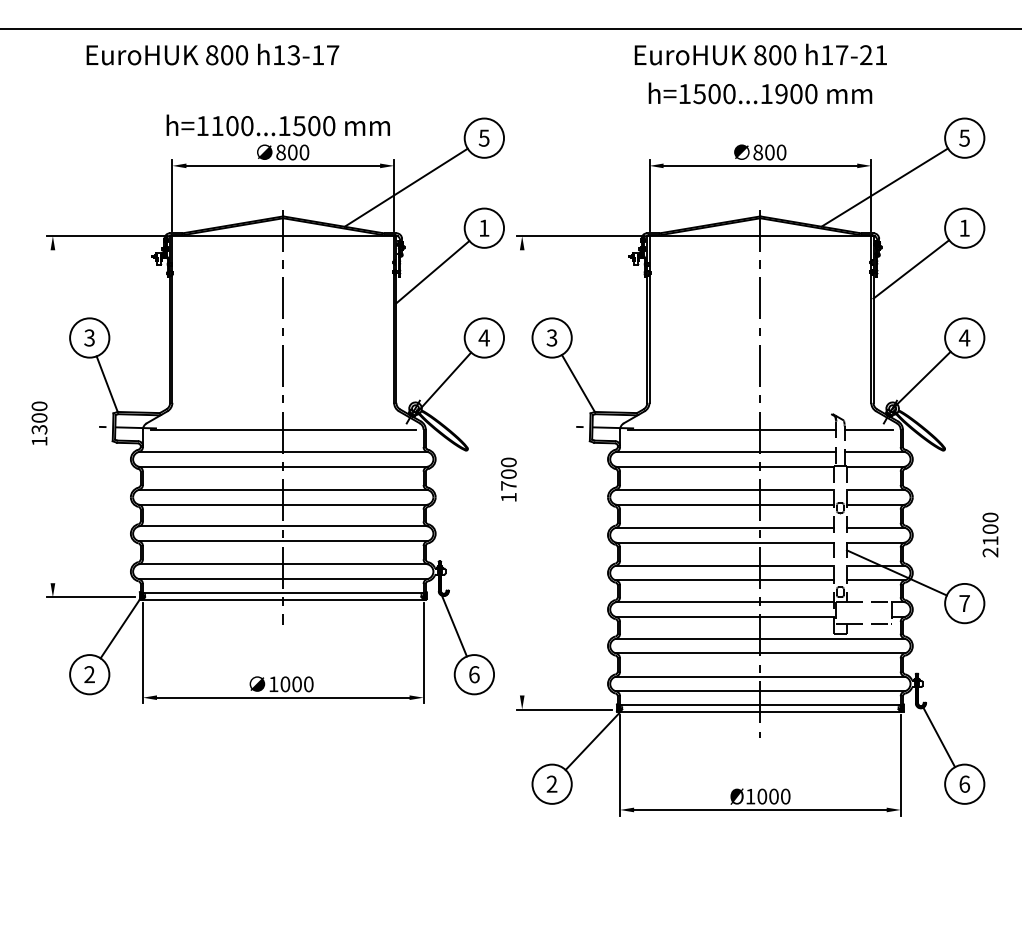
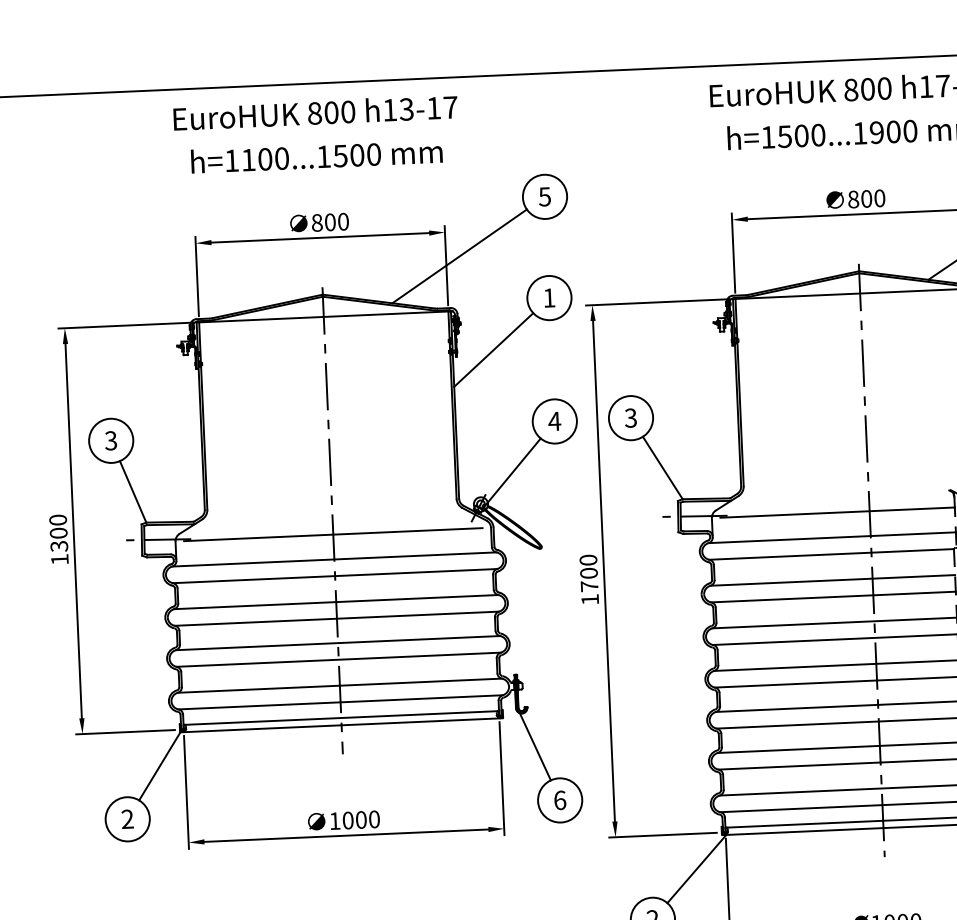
text: (212, 54) -> (315, 112), moved
text: (277, 125) -> (315, 156), moved
line: (52, 416) -> (73, 530), added
line: (522, 472) -> (604, 570), added

